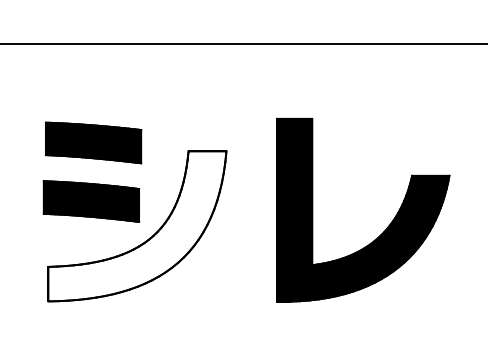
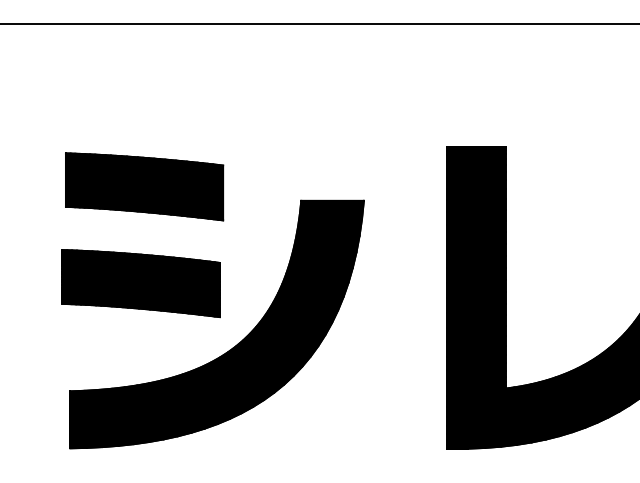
fill: (137, 226) -> (217, 324), added

